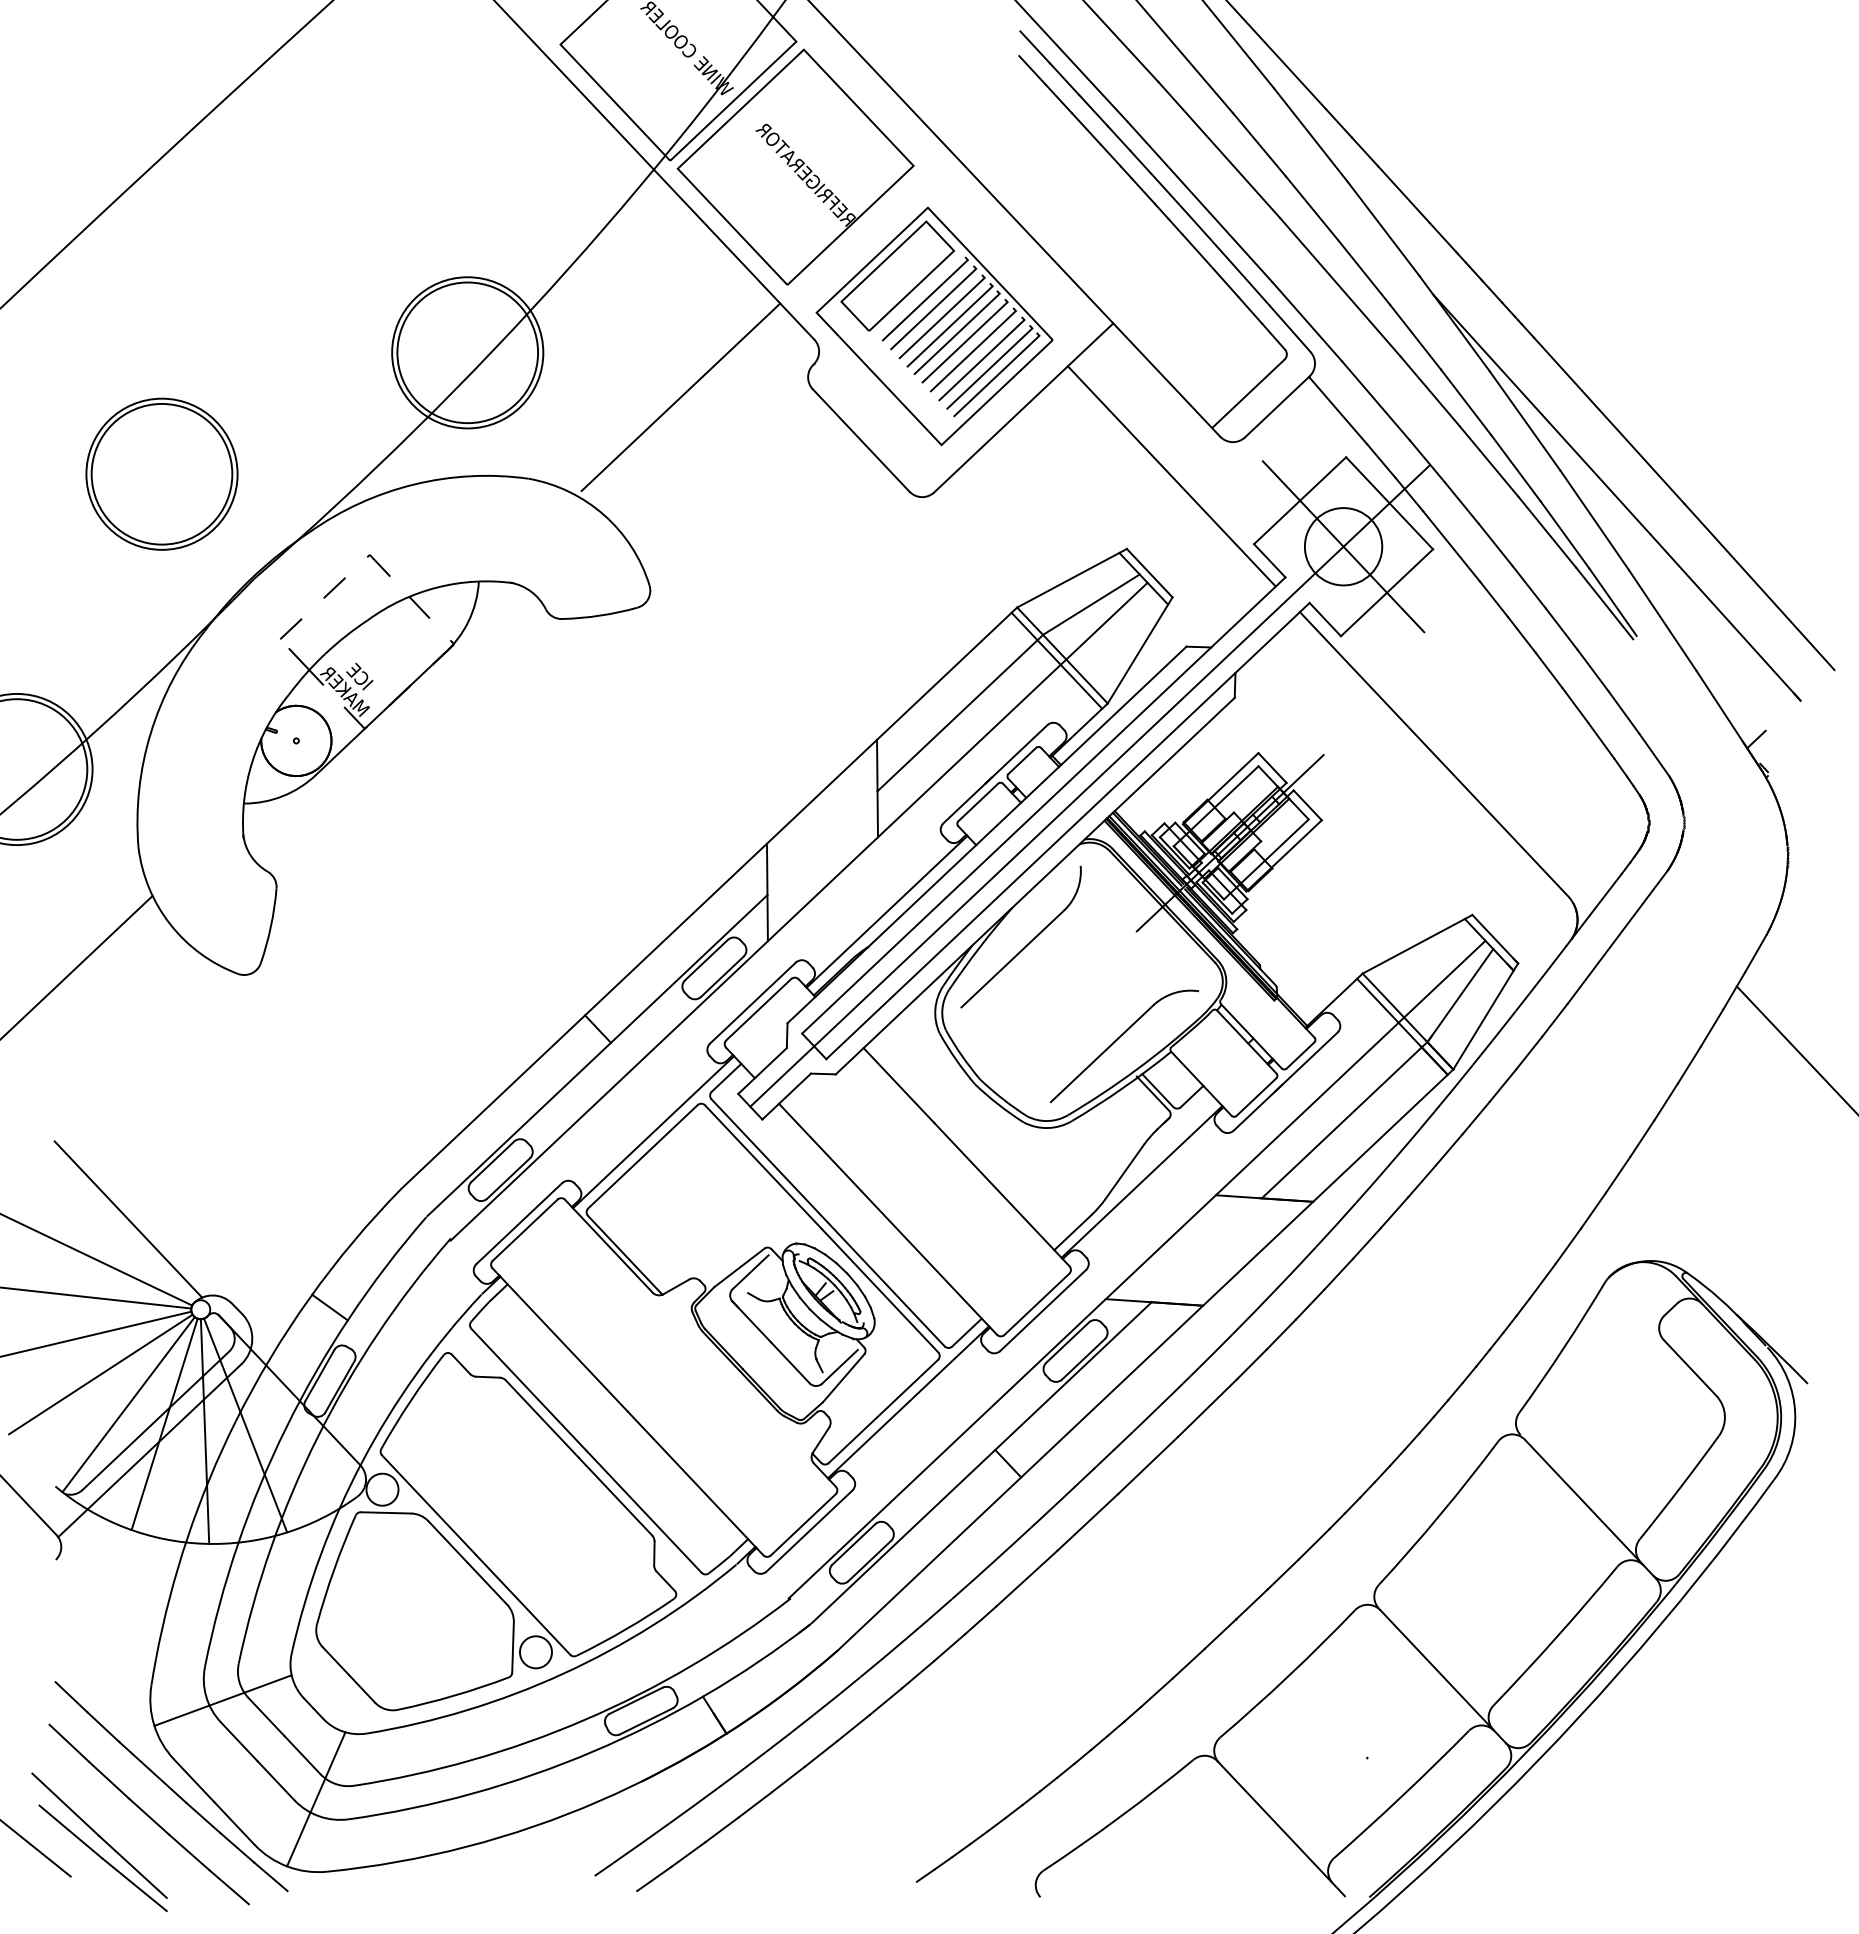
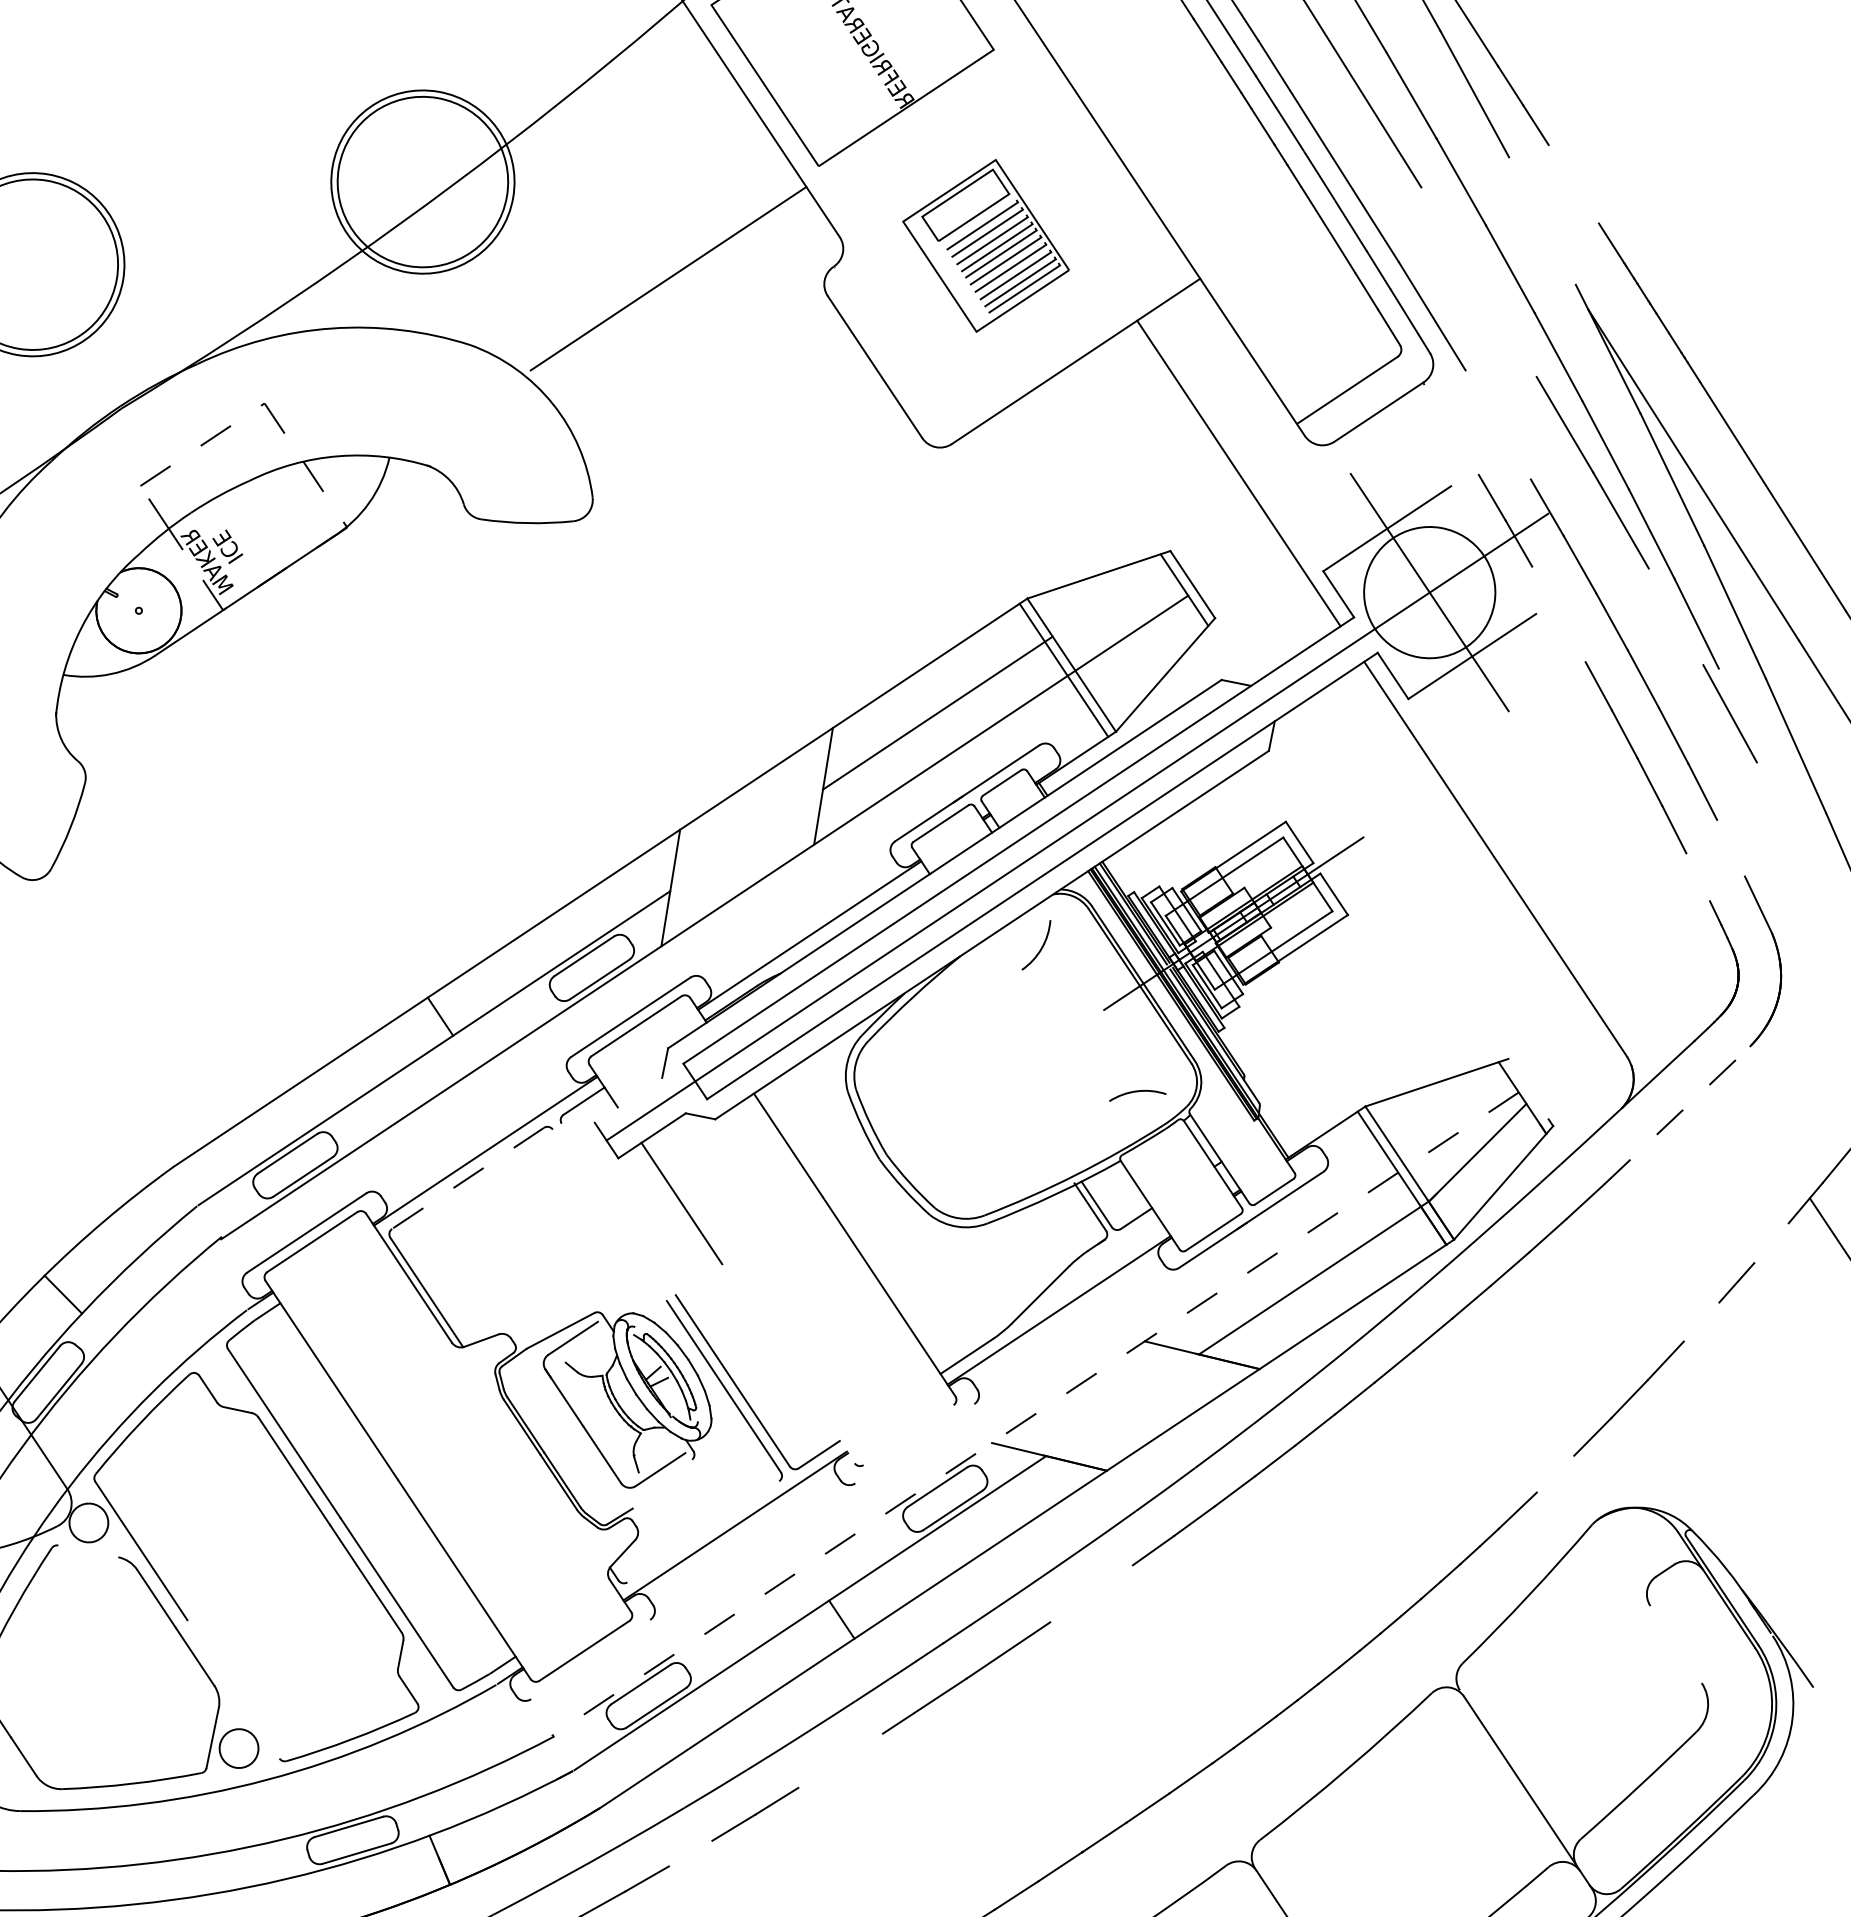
line: (1403, 194) -> (1573, 184), removed
line: (1383, 228) -> (1542, 220), removed
line: (1340, 287) -> (1479, 282), removed
part: (934, 326) -> (985, 245), size x0.6
line: (1375, 400) -> (1497, 424), removed
line: (1338, 411) -> (1451, 429), removed
line: (1389, 503) -> (1493, 550), removed
line: (1547, 531) -> (1676, 616), removed
circle: (1343, 546) -> (1429, 592), size x1.4
line: (1451, 546) -> (1558, 614), removed
line: (1612, 601) -> (1739, 712), removed
line: (1091, 604) -> (1116, 610), removed
line: (1623, 712) -> (1730, 847), removed
line: (1601, 740) -> (1698, 876), removed
line: (1617, 937) -> (1677, 1115), solid -> dashed
line: (1495, 939) -> (1531, 1092), removed
line: (1012, 958) -> (950, 1016), removed
line: (1711, 1027) -> (1771, 1242), removed
line: (1101, 1053) -> (1037, 1148), removed
line: (762, 1070) -> (628, 1099), removed
line: (1665, 1101) -> (1701, 1321), removed
line: (642, 1157) -> (467, 1179), solid -> dashed
line: (769, 1160) -> (618, 1208), removed
line: (763, 1166) -> (610, 1214), removed
line: (1568, 1245) -> (1555, 1473), removed
line: (929, 1262) -> (788, 1363), removed
line: (1136, 1270) -> (1034, 1415), solid -> dashed
line: (1036, 1303) -> (908, 1434), removed
line: (1043, 1310) -> (915, 1443), removed
line: (1689, 1367) -> (1675, 1643), removed
line: (843, 1378) -> (662, 1484), removed
line: (1207, 1407) -> (1091, 1593), removed
line: (883, 1411) -> (703, 1531), removed
line: (385, 1512) -> (87, 1550), removed
line: (809, 1530) -> (590, 1658), removed
line: (1026, 1578) -> (840, 1760), removed
line: (523, 1604) -> (233, 1688), removed
line: (917, 1674) -> (690, 1853), removed

